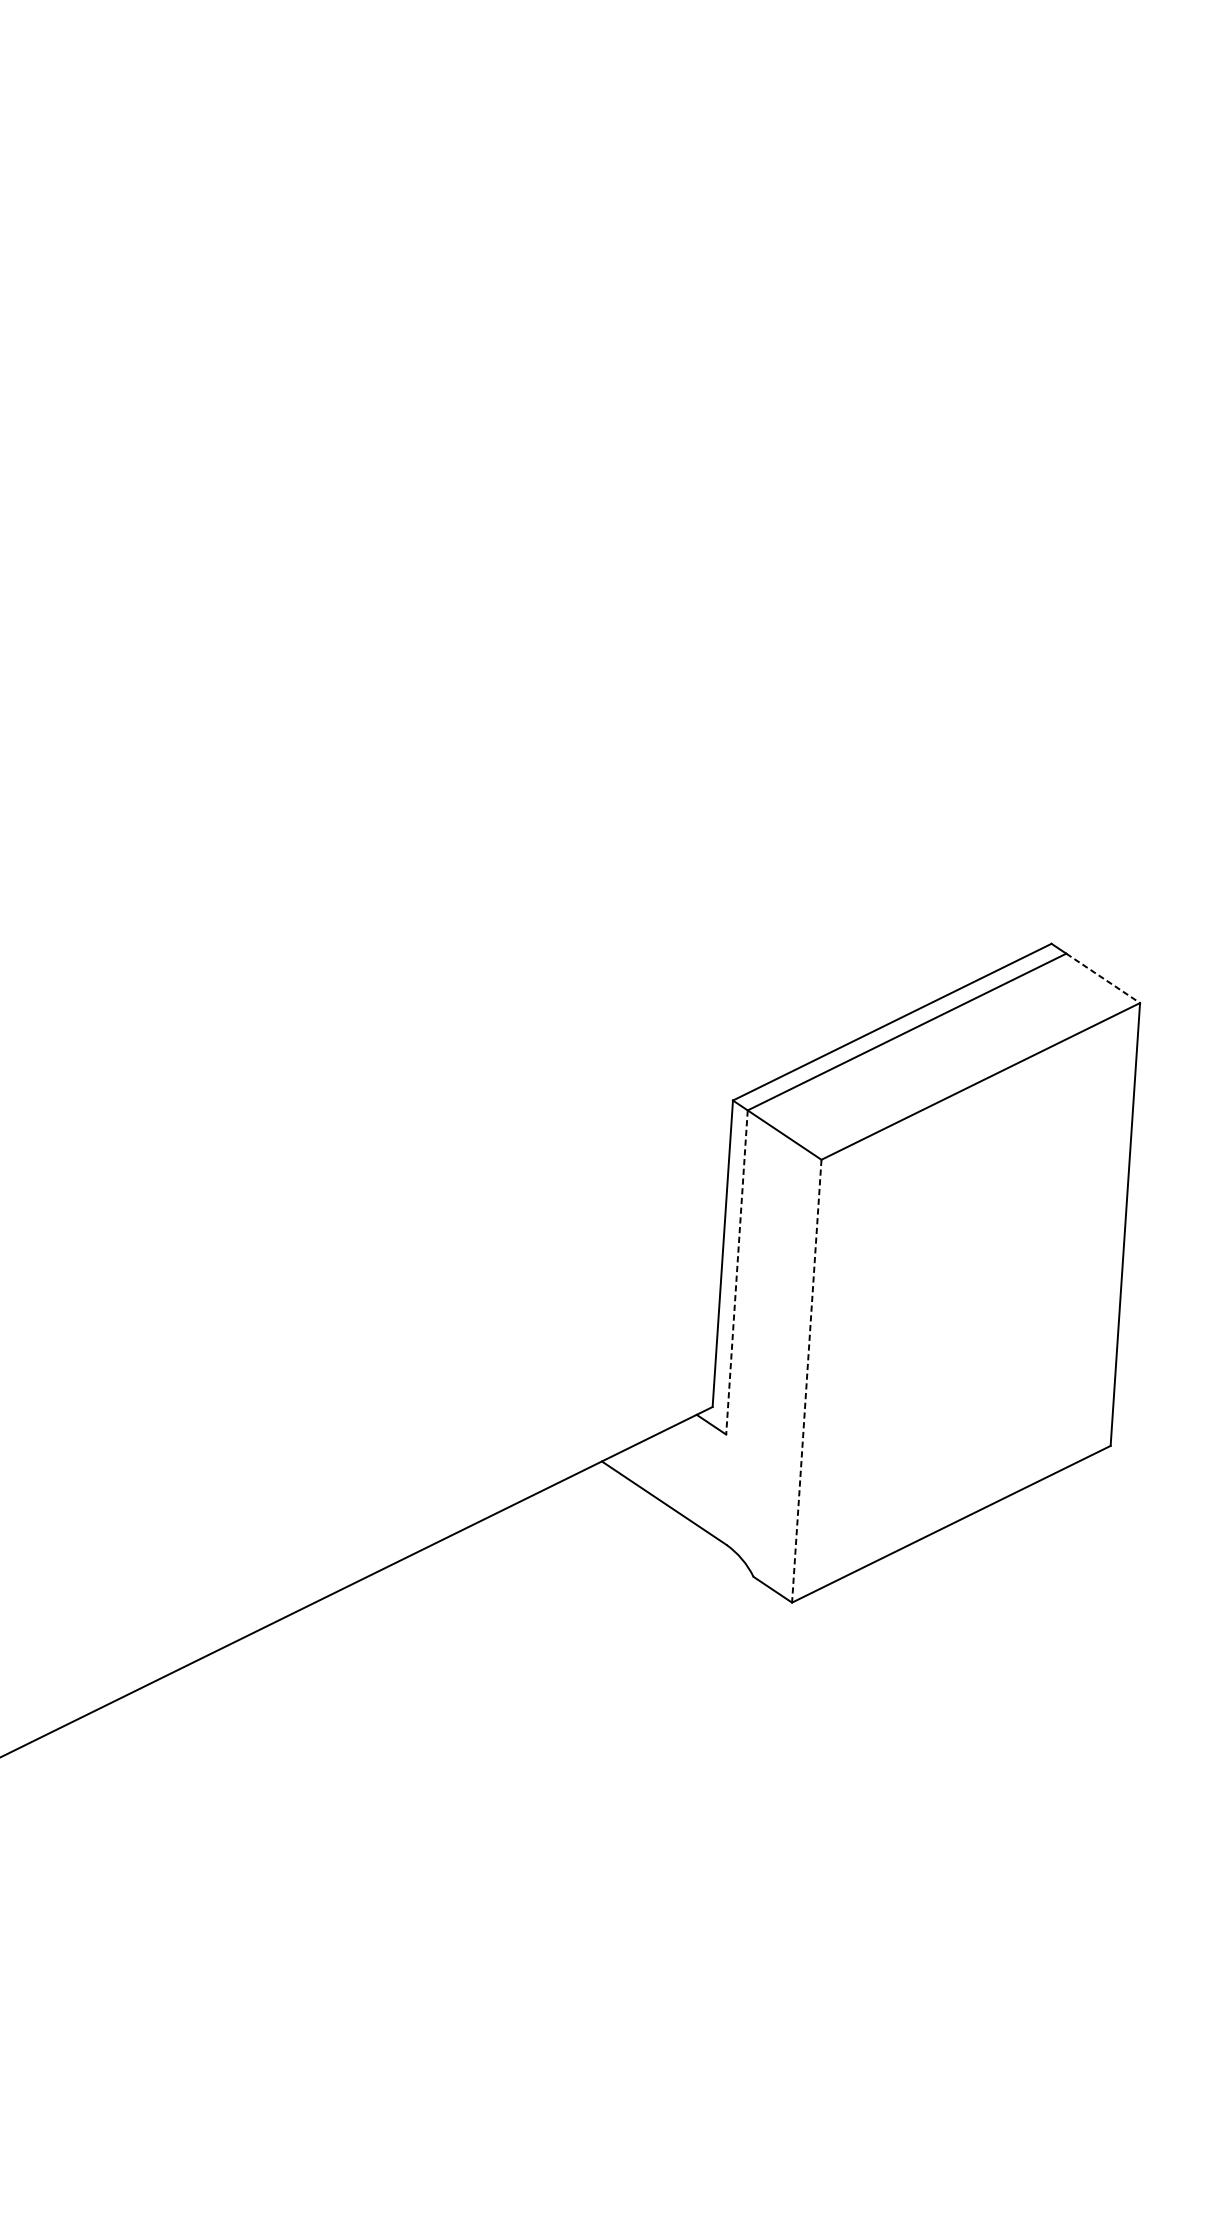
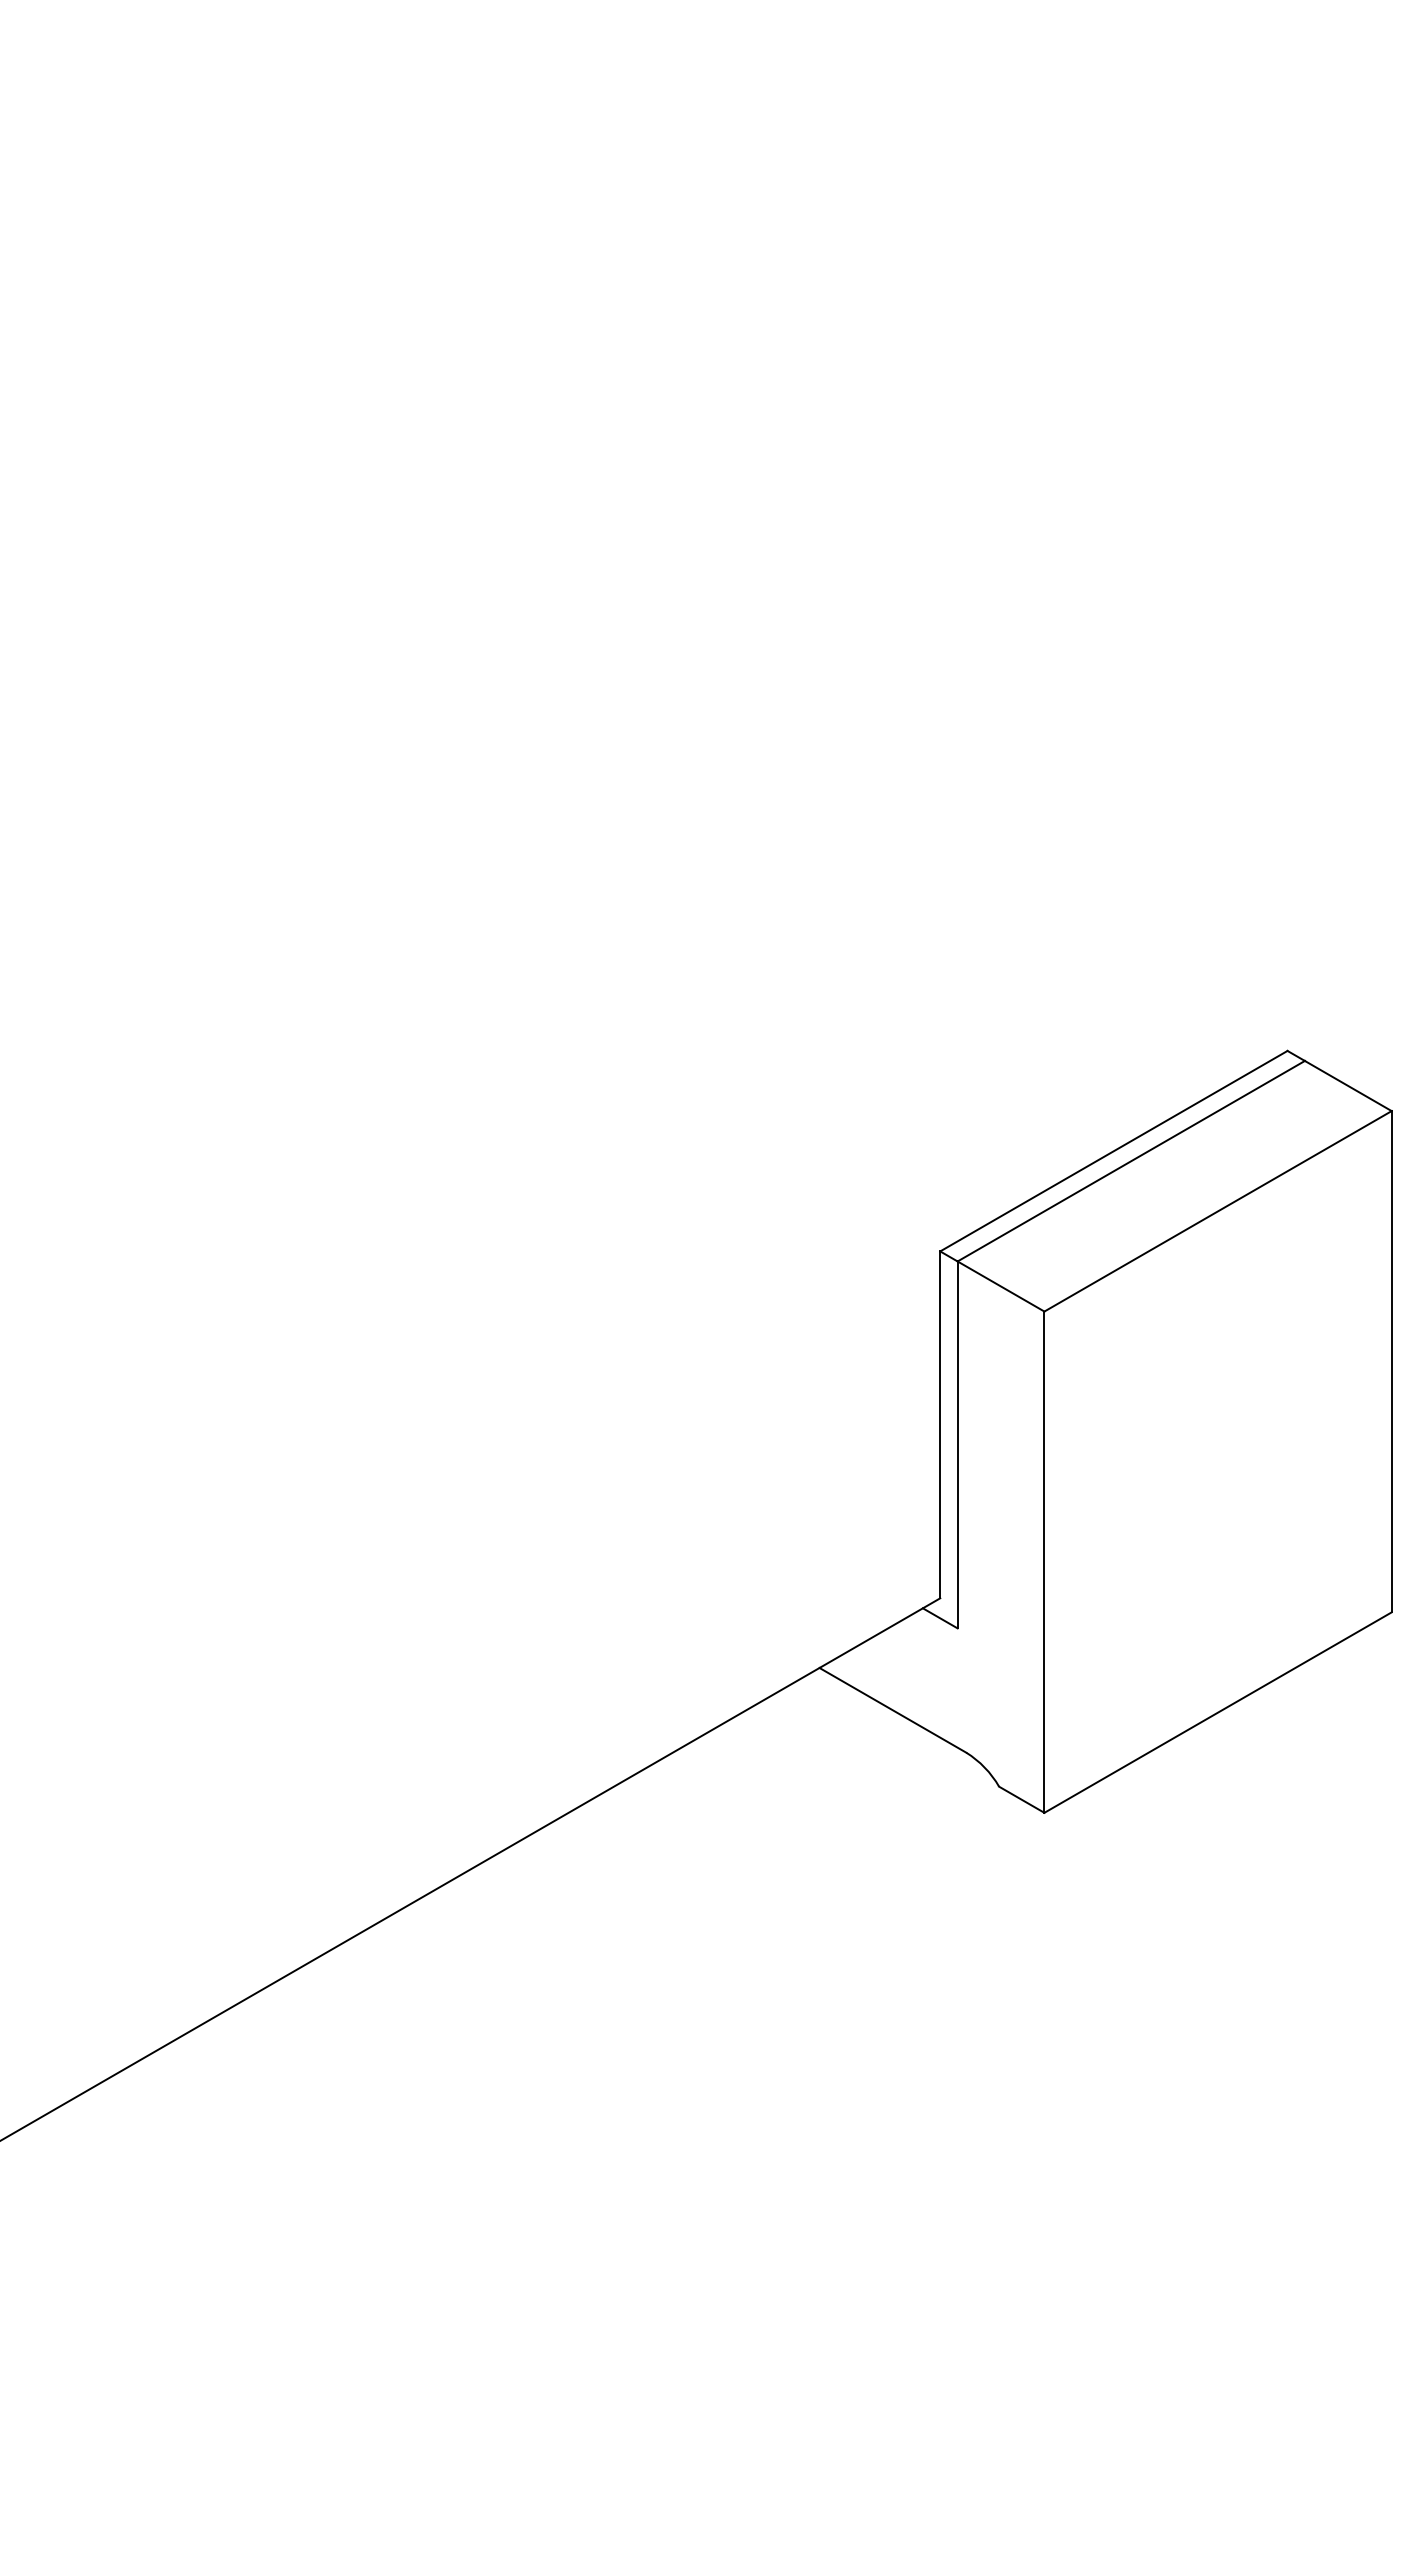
line: (1103, 978) -> (1348, 1086), dashed -> solid
line: (736, 1273) -> (957, 1445), dashed -> solid
line: (806, 1381) -> (1044, 1562), dashed -> solid

